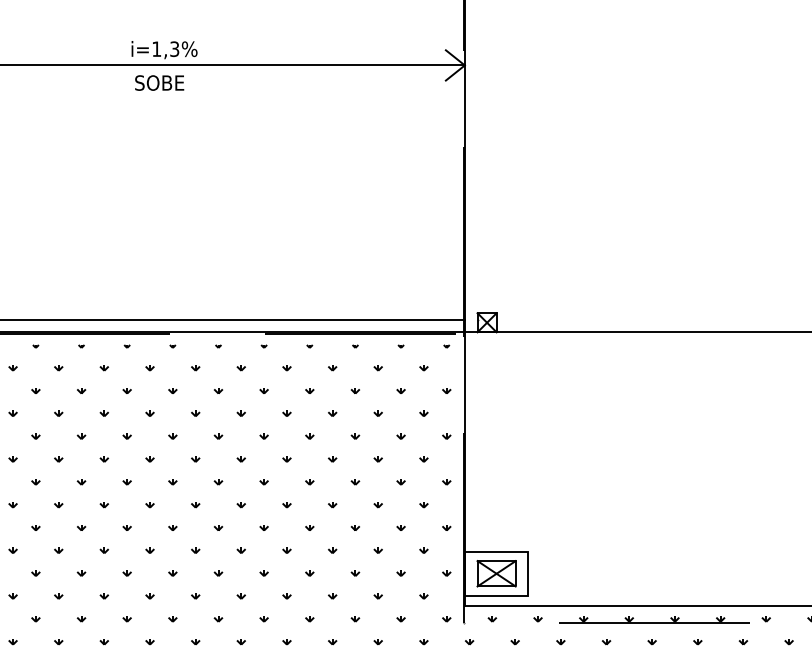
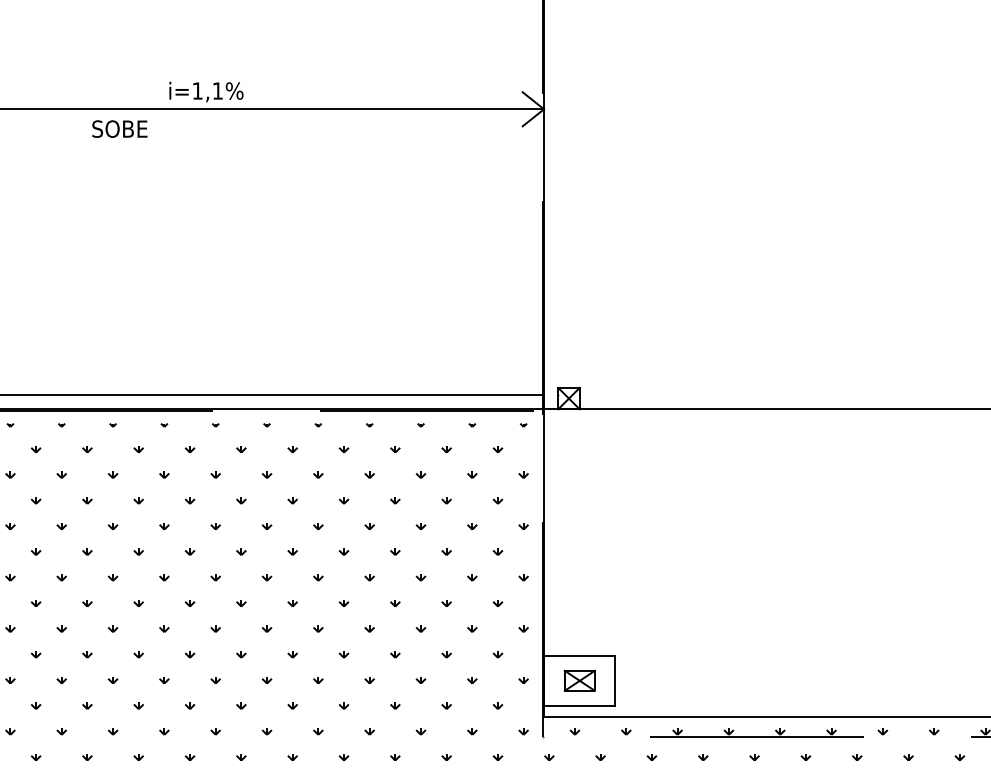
text: (174, 48) -> (217, 90), i=1,3%%% -> i=1,1%%%
text: (159, 82) -> (119, 128), moved
part: (496, 573) -> (579, 680), size x0.7

